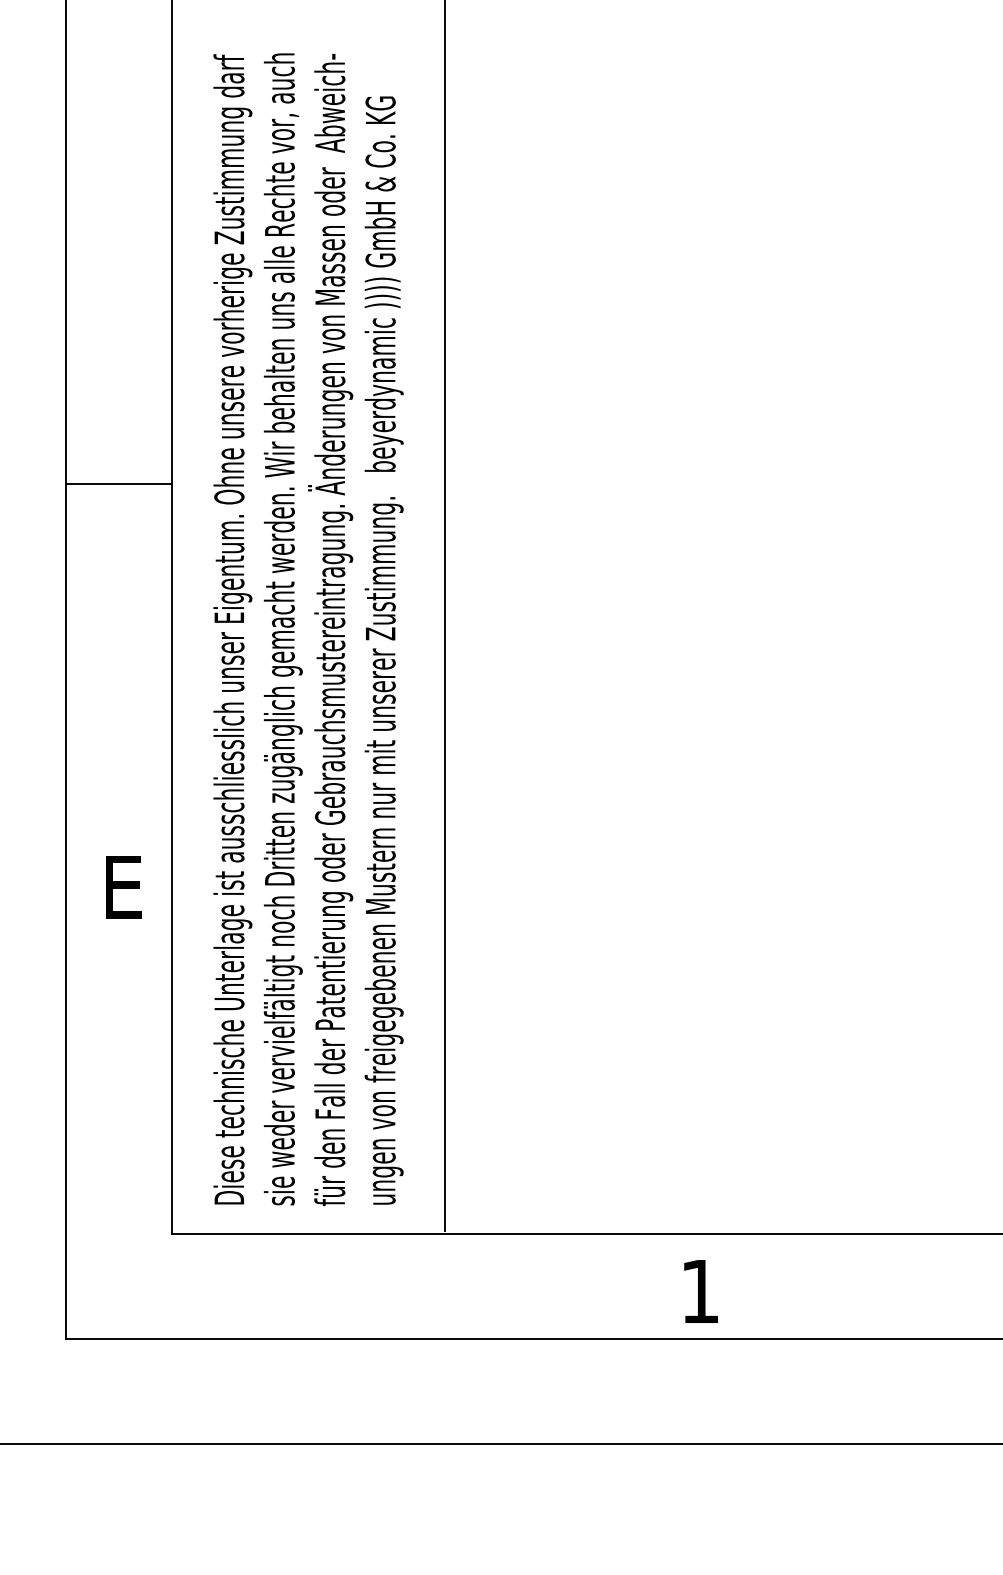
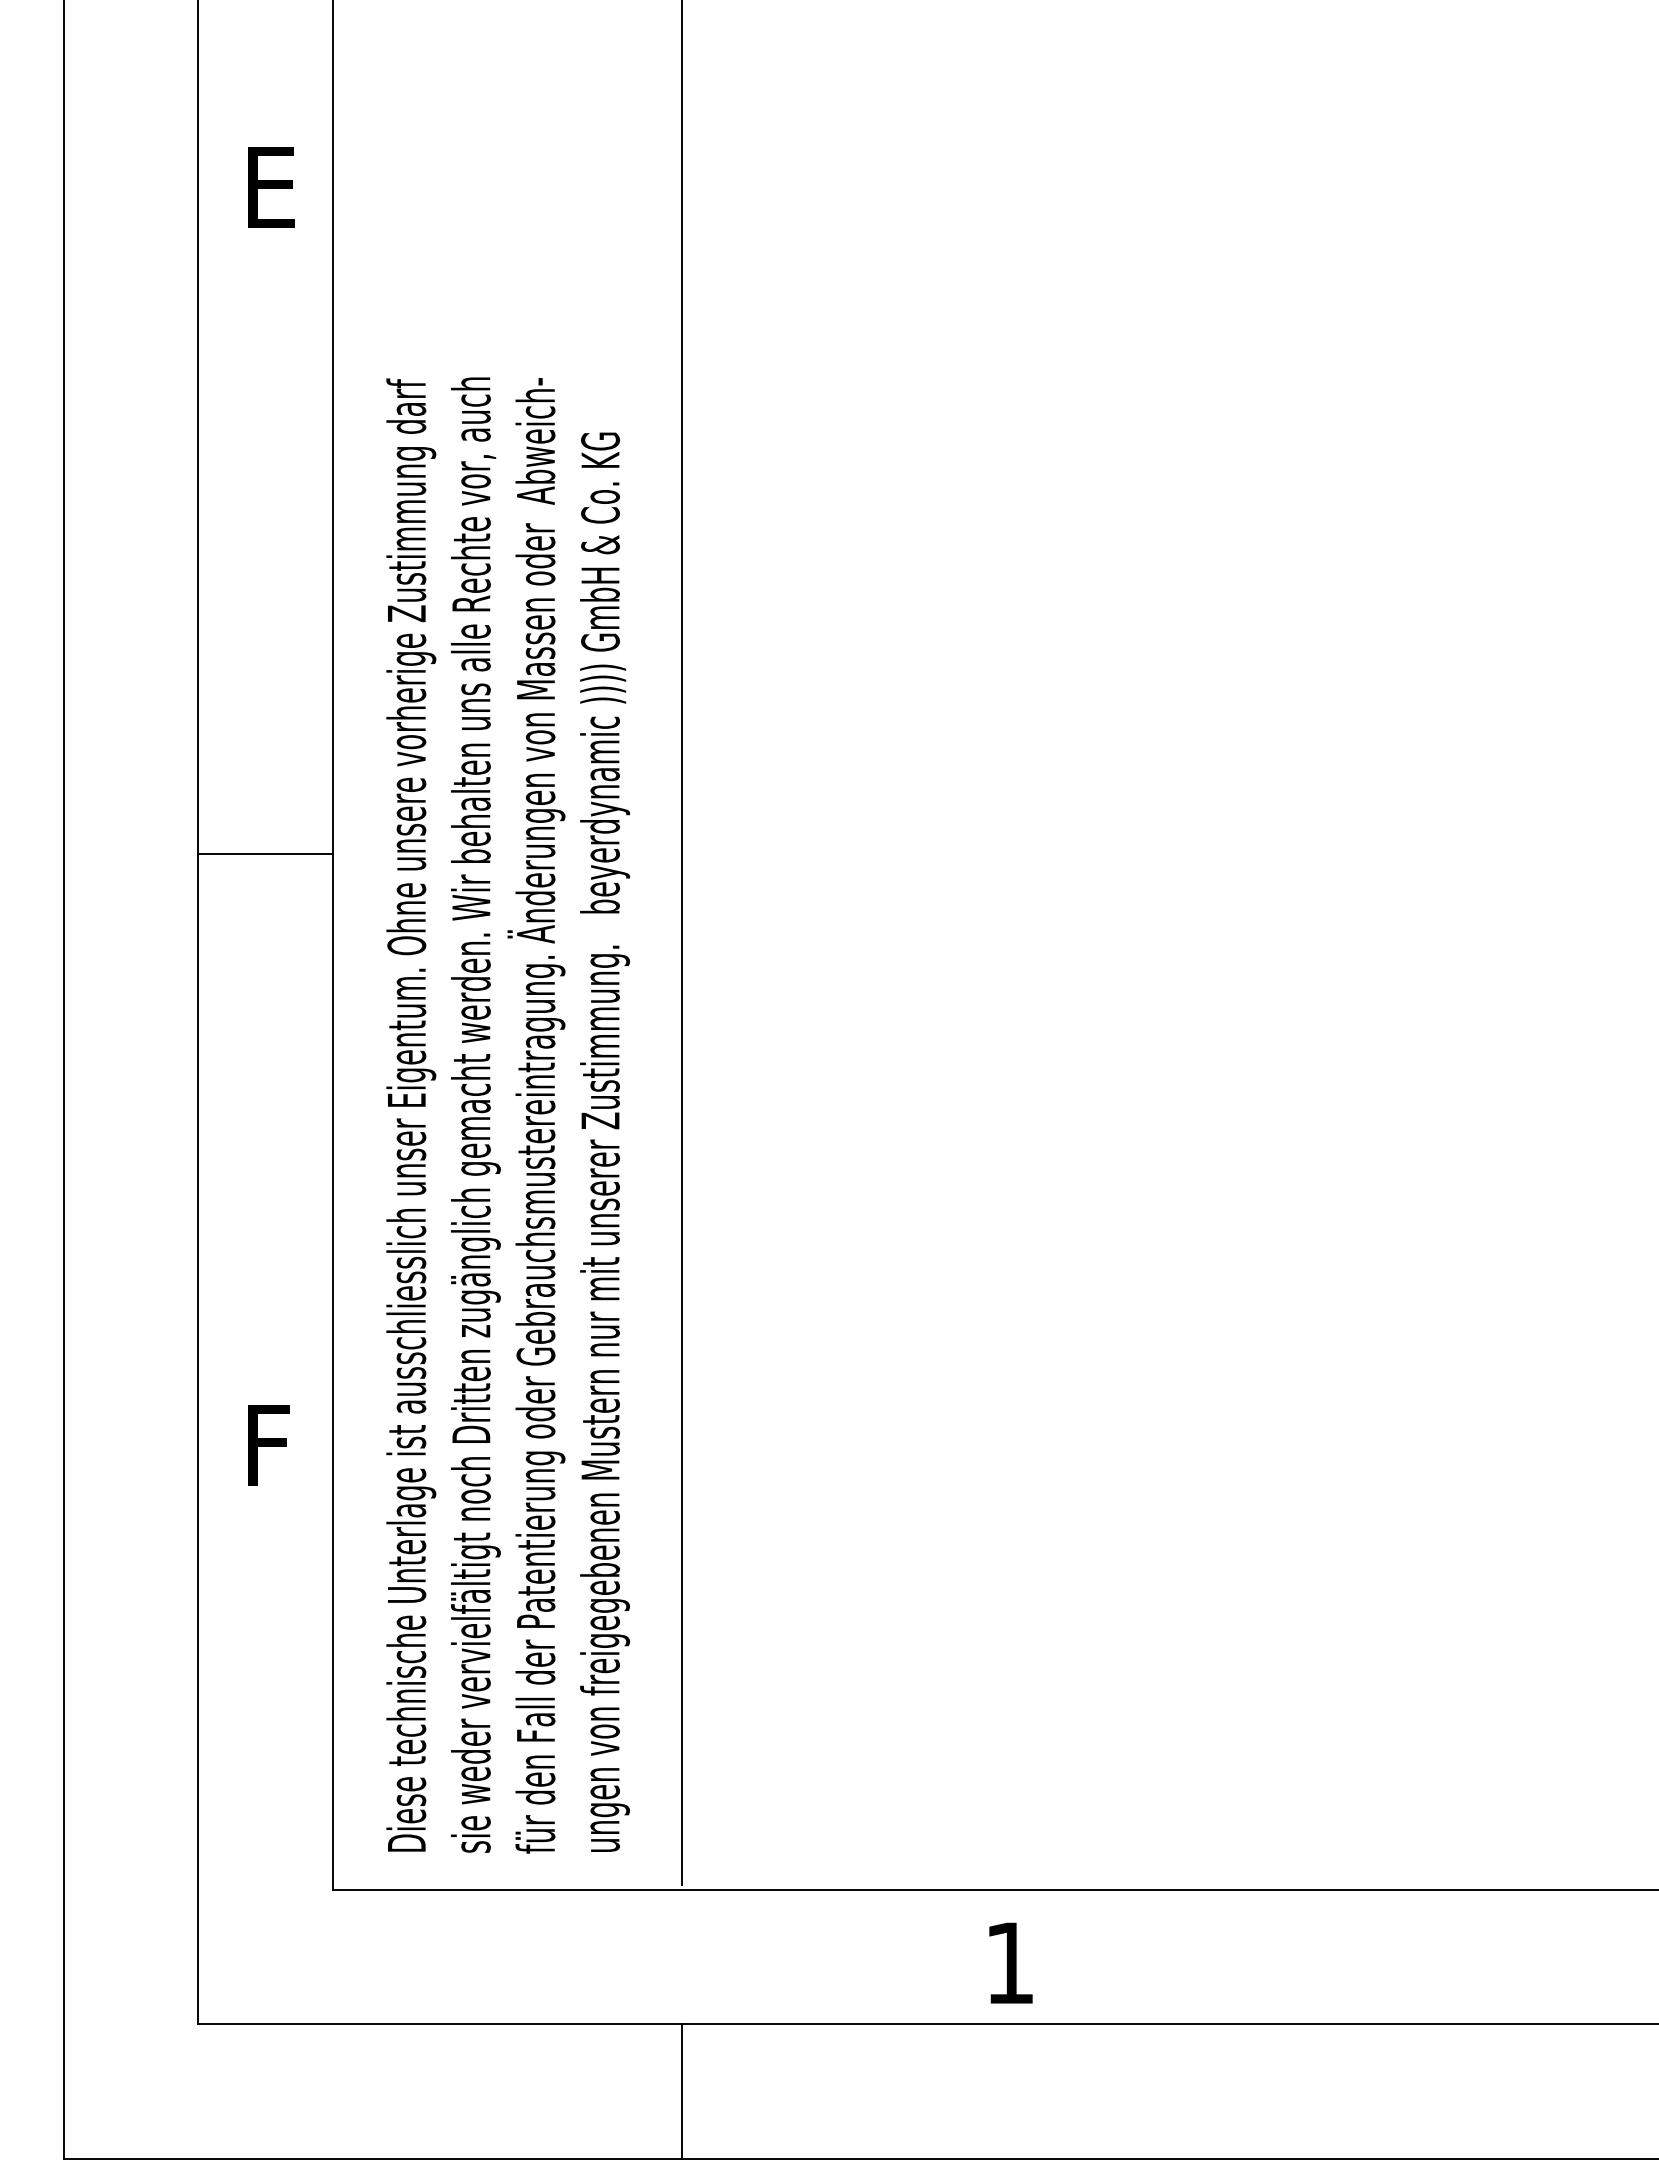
line: (119, 483) -> (265, 853), moved
text: (127, 887) -> (276, 1445), E -> F
line: (444, 1391) -> (682, 2091), added

